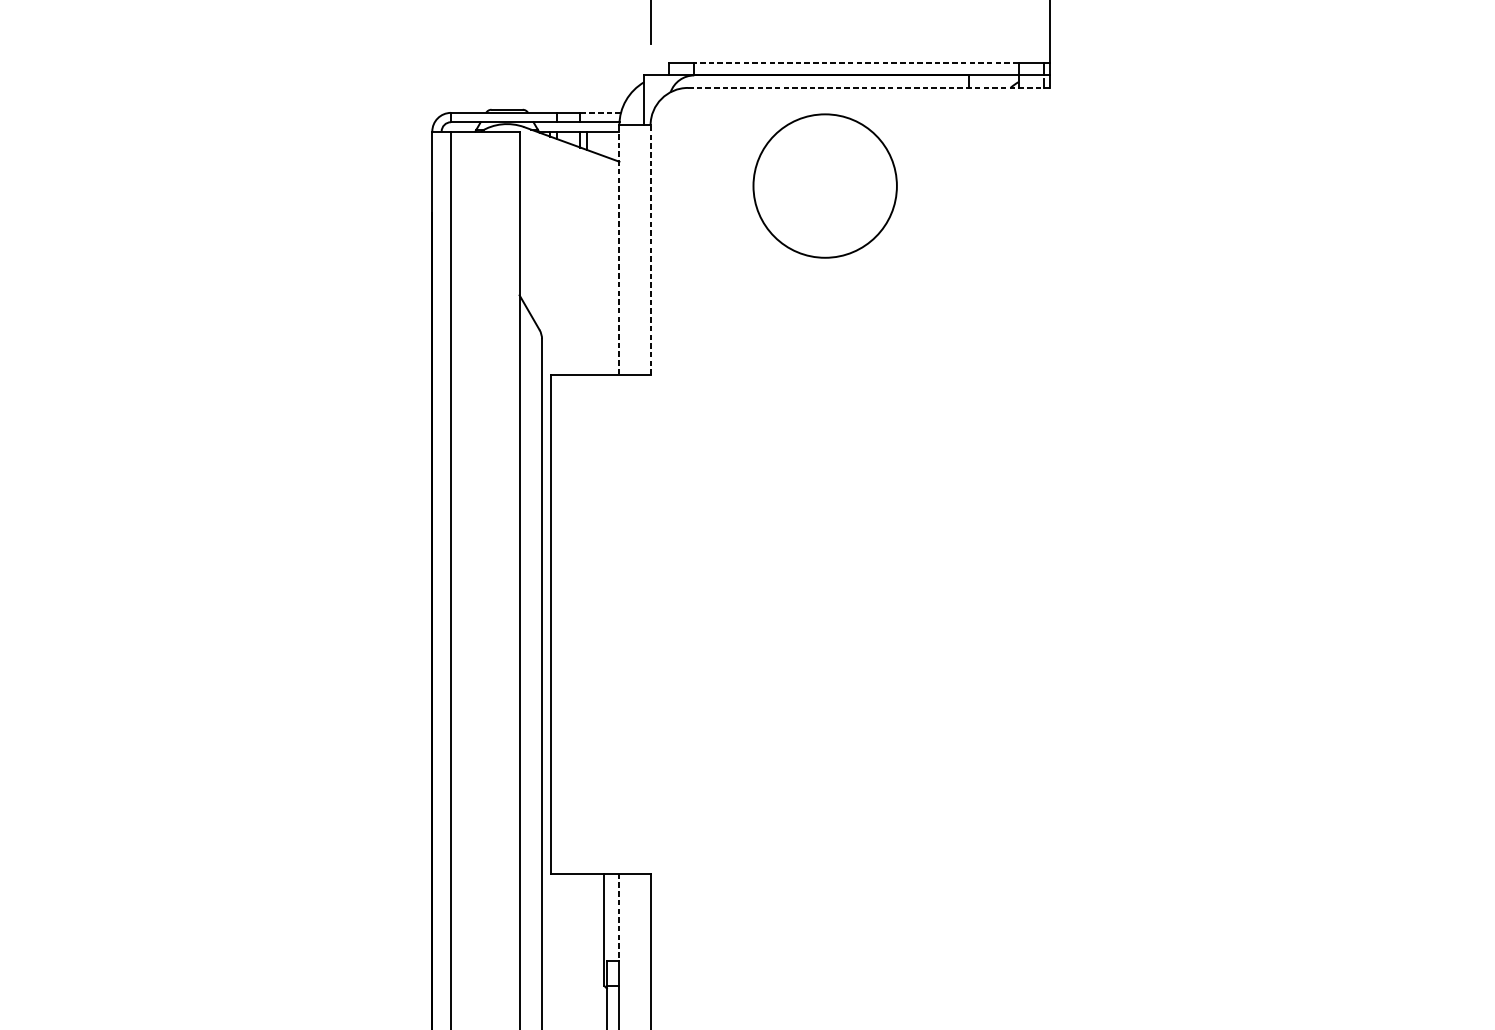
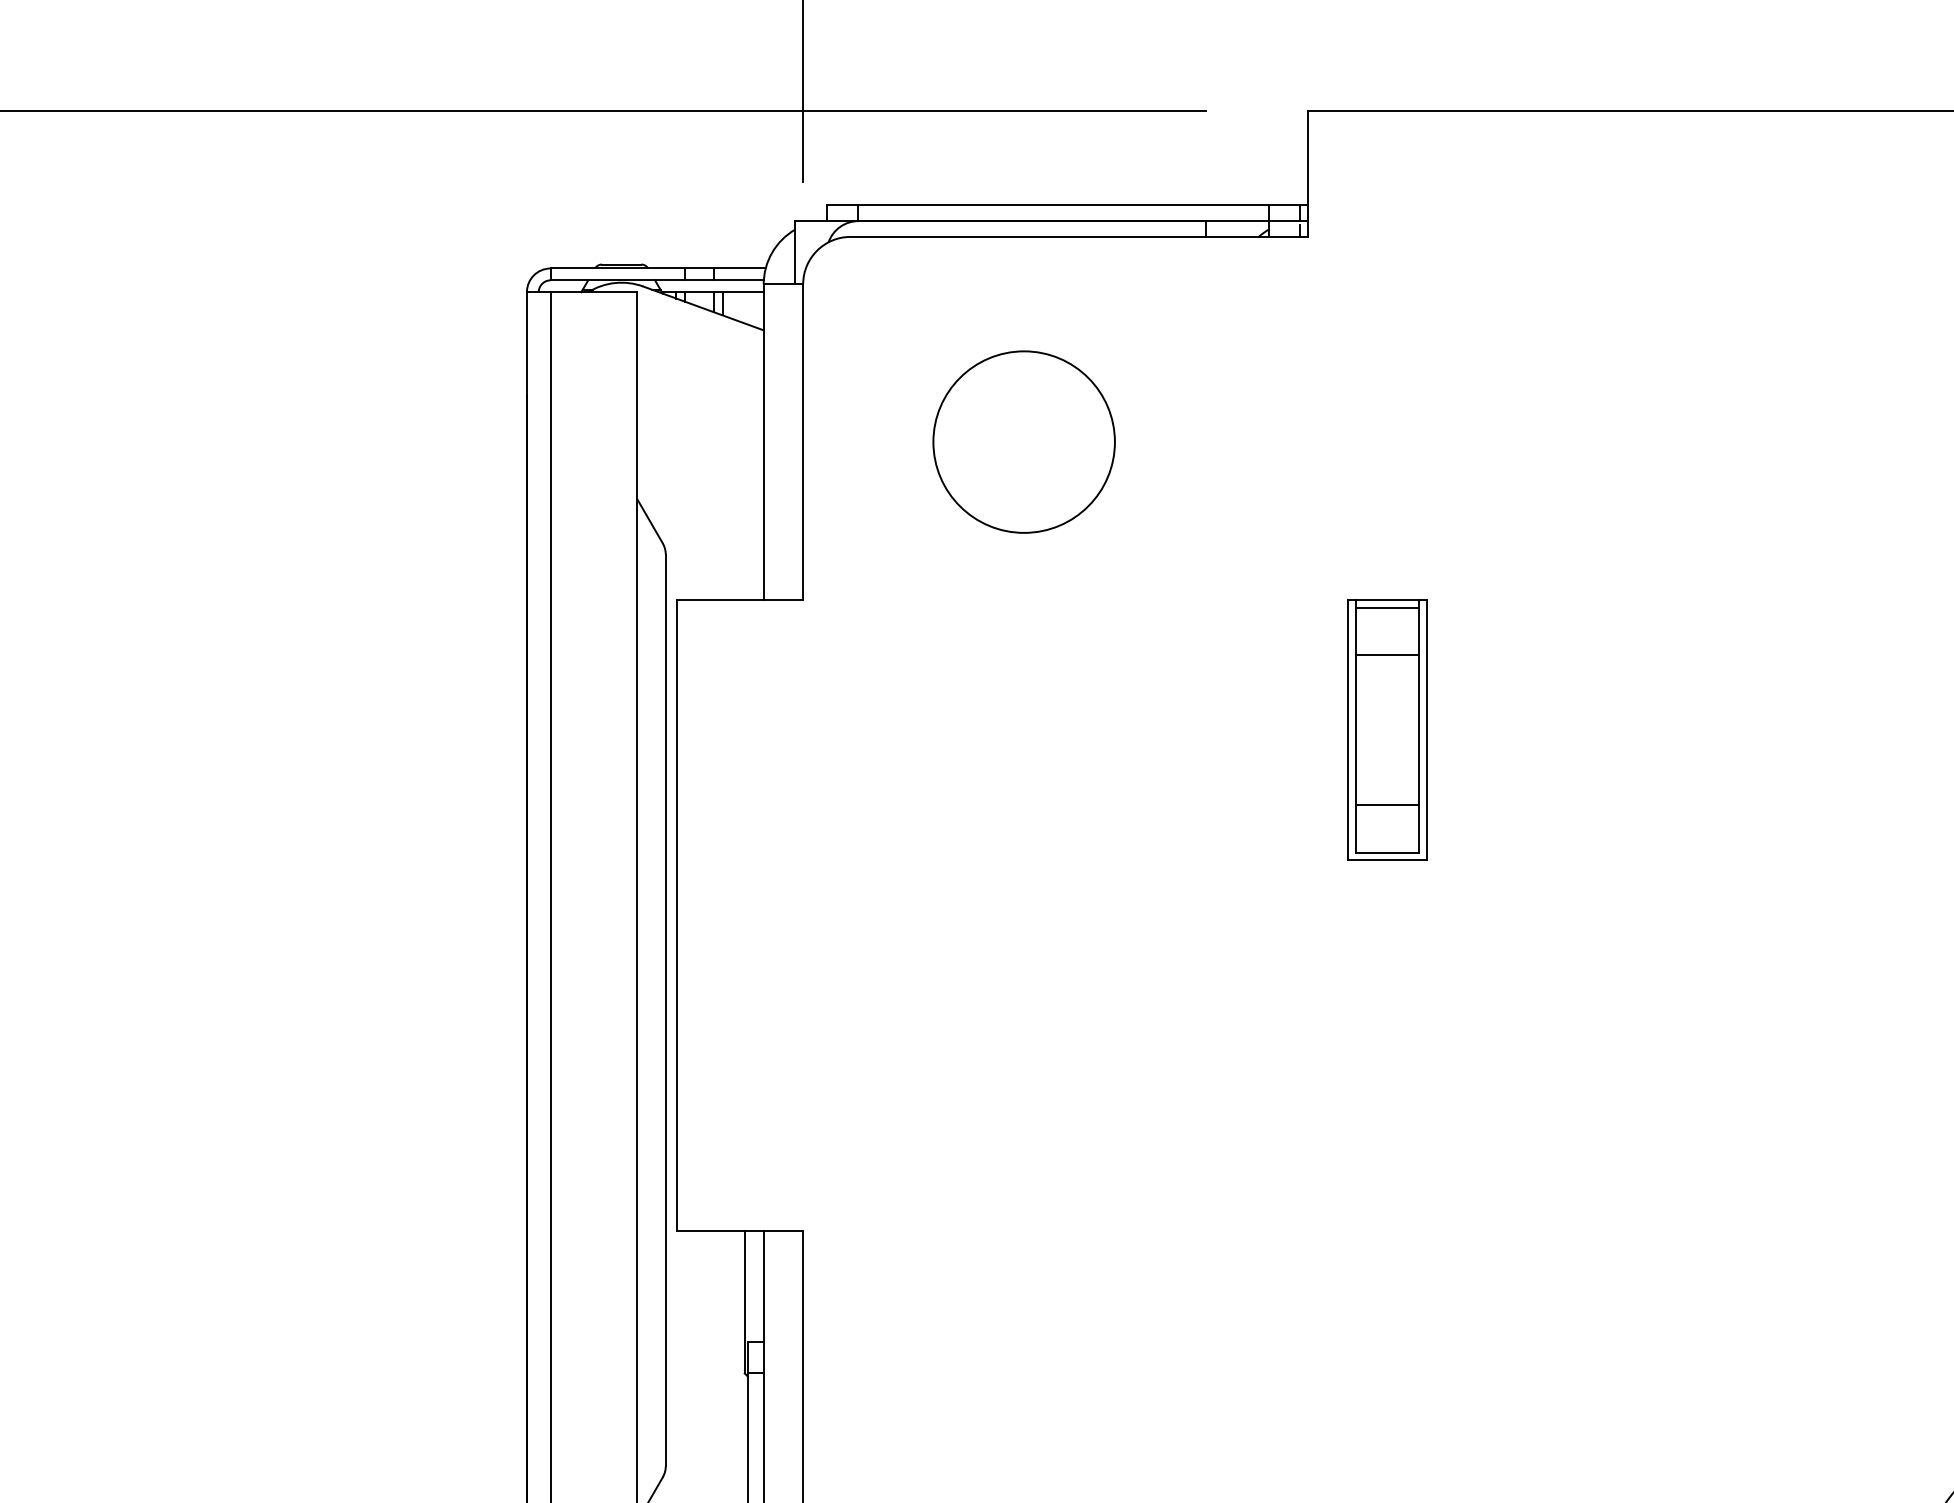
line: (856, 63) -> (1063, 205), dashed -> solid
line: (868, 87) -> (1079, 236), dashed -> solid
line: (601, 112) -> (740, 268), dashed -> solid
circle: (824, 185) -> (1023, 441), moved
line: (619, 250) -> (763, 442), dashed -> solid
line: (650, 250) -> (803, 442), dashed -> solid
part: (1112, 477) -> (1387, 729), added
line: (619, 918) -> (763, 1287), dashed -> solid

